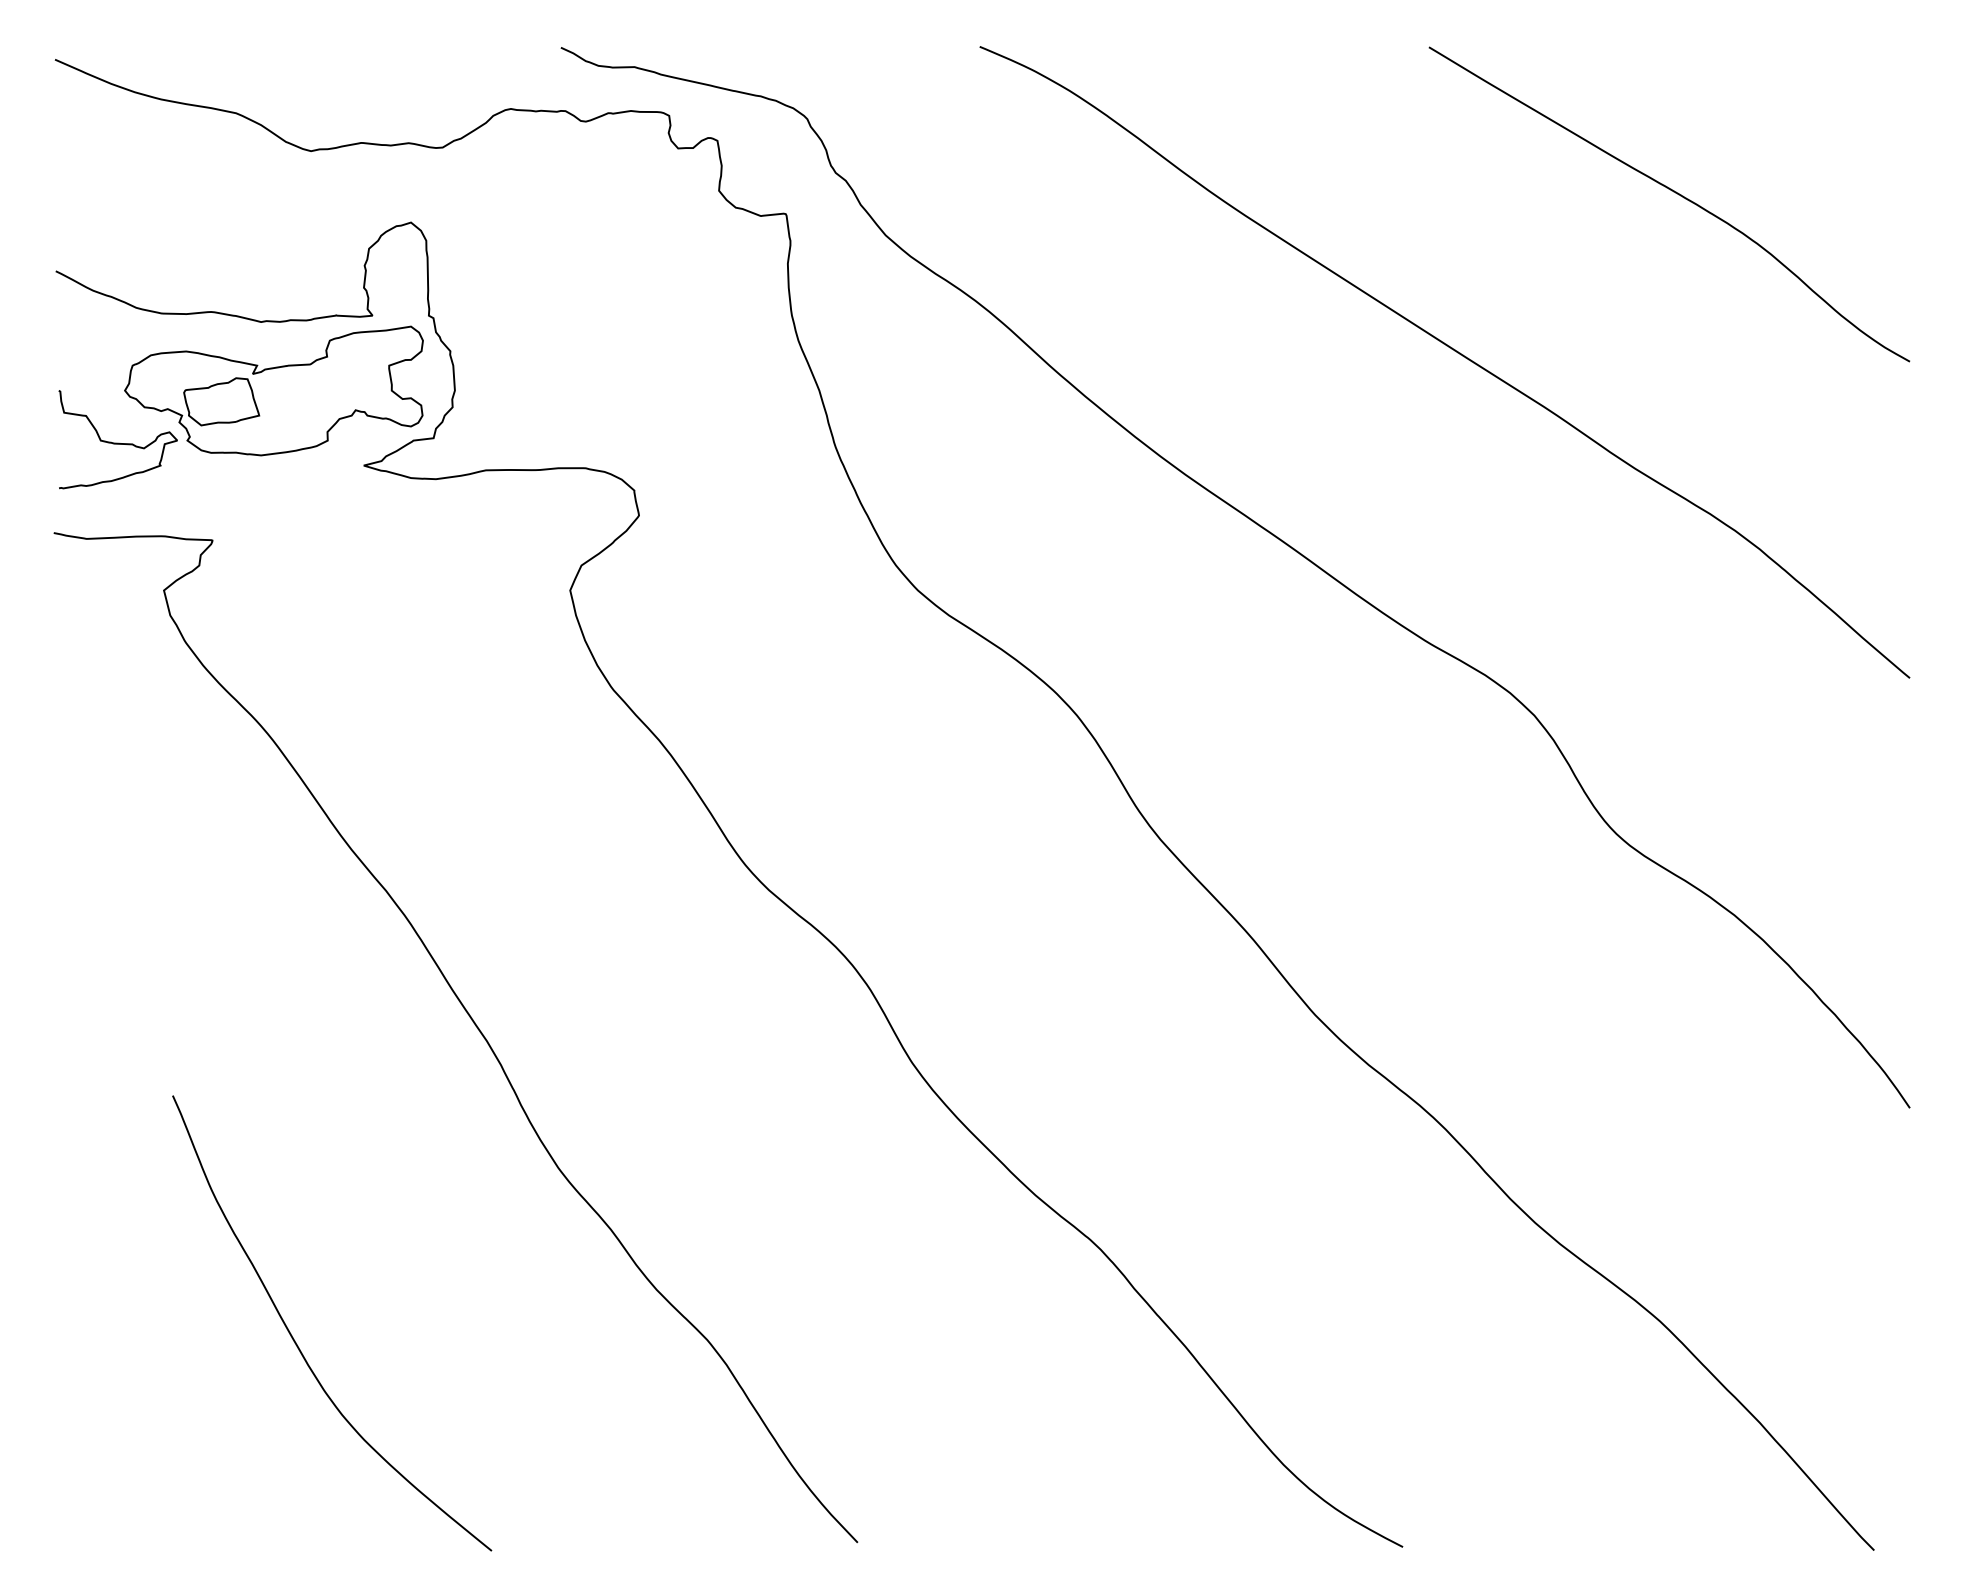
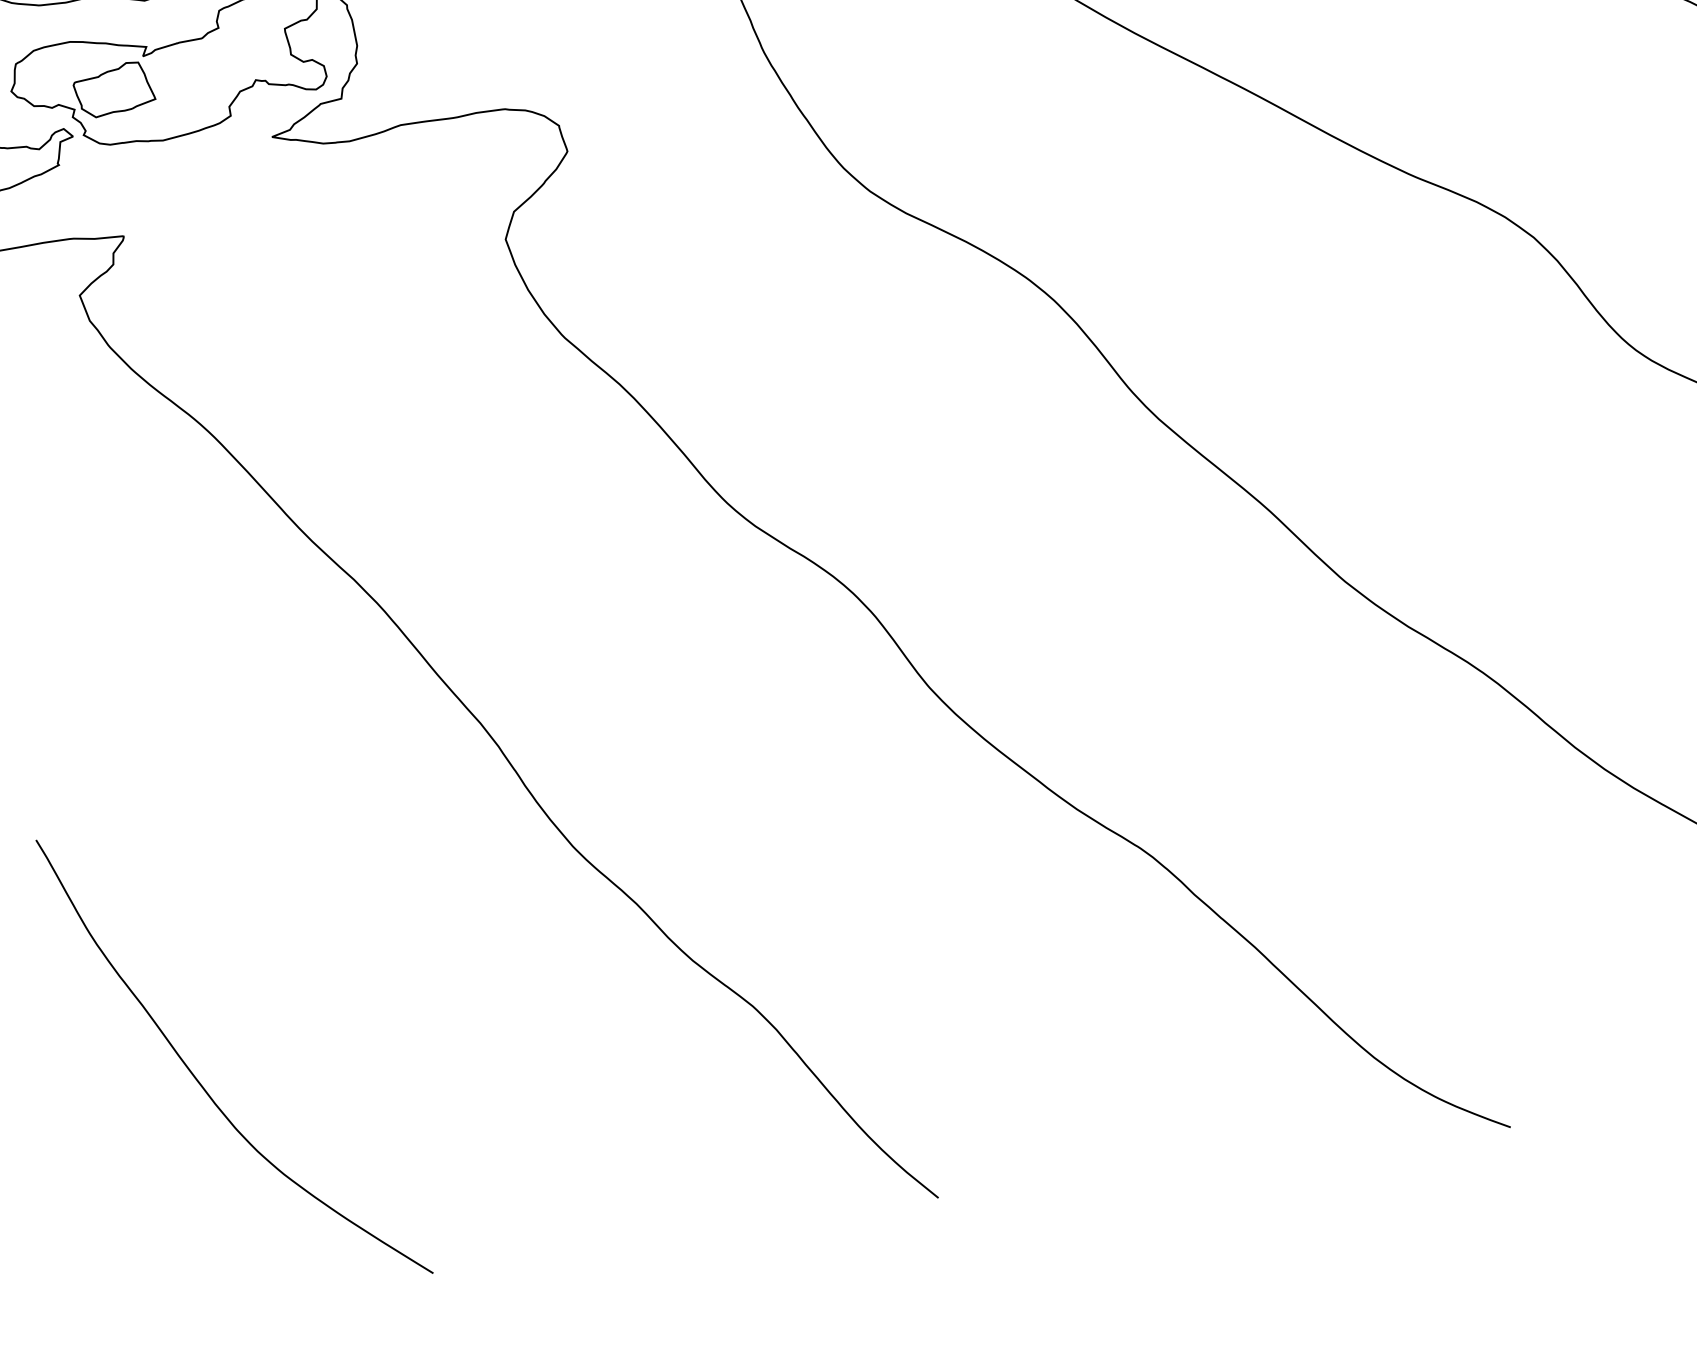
curve: (298, 1345) -> (202, 1084), moved

